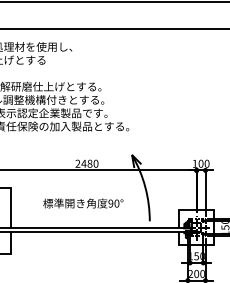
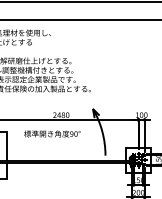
text: (83, 203) -> (52, 133), moved

